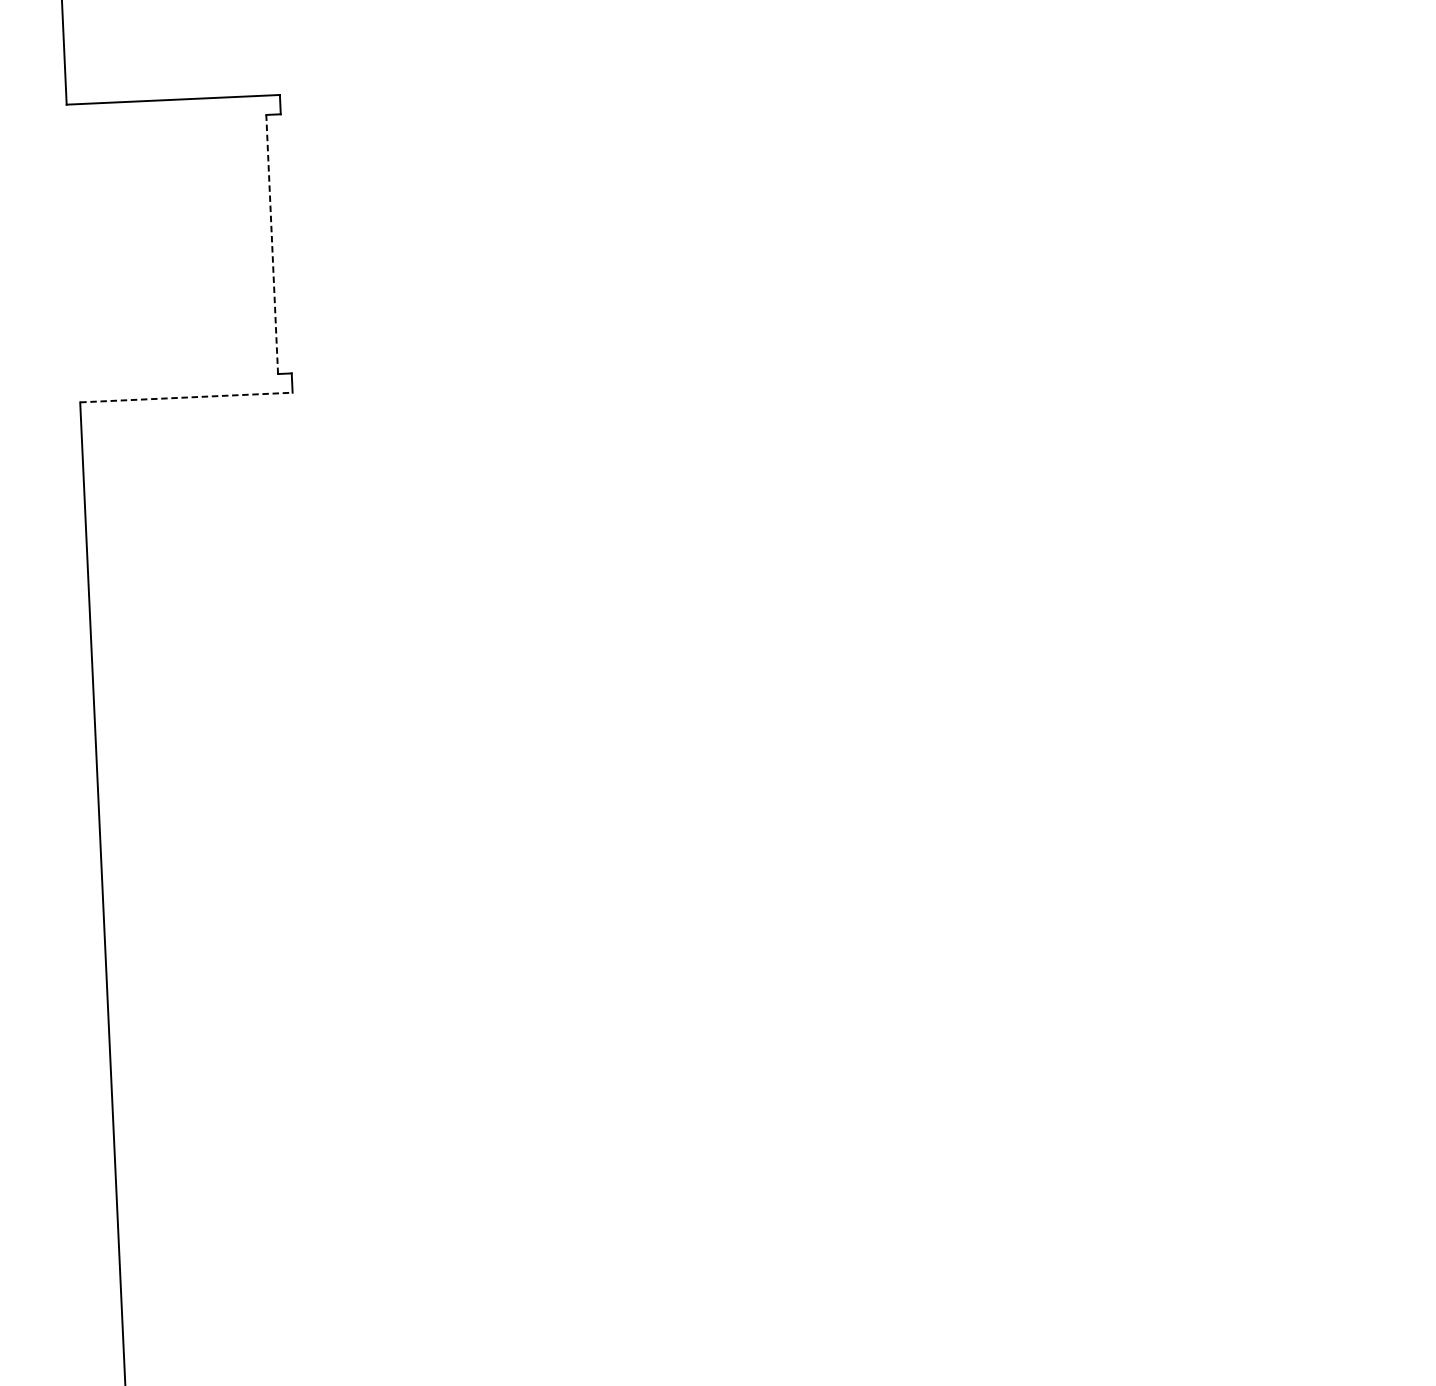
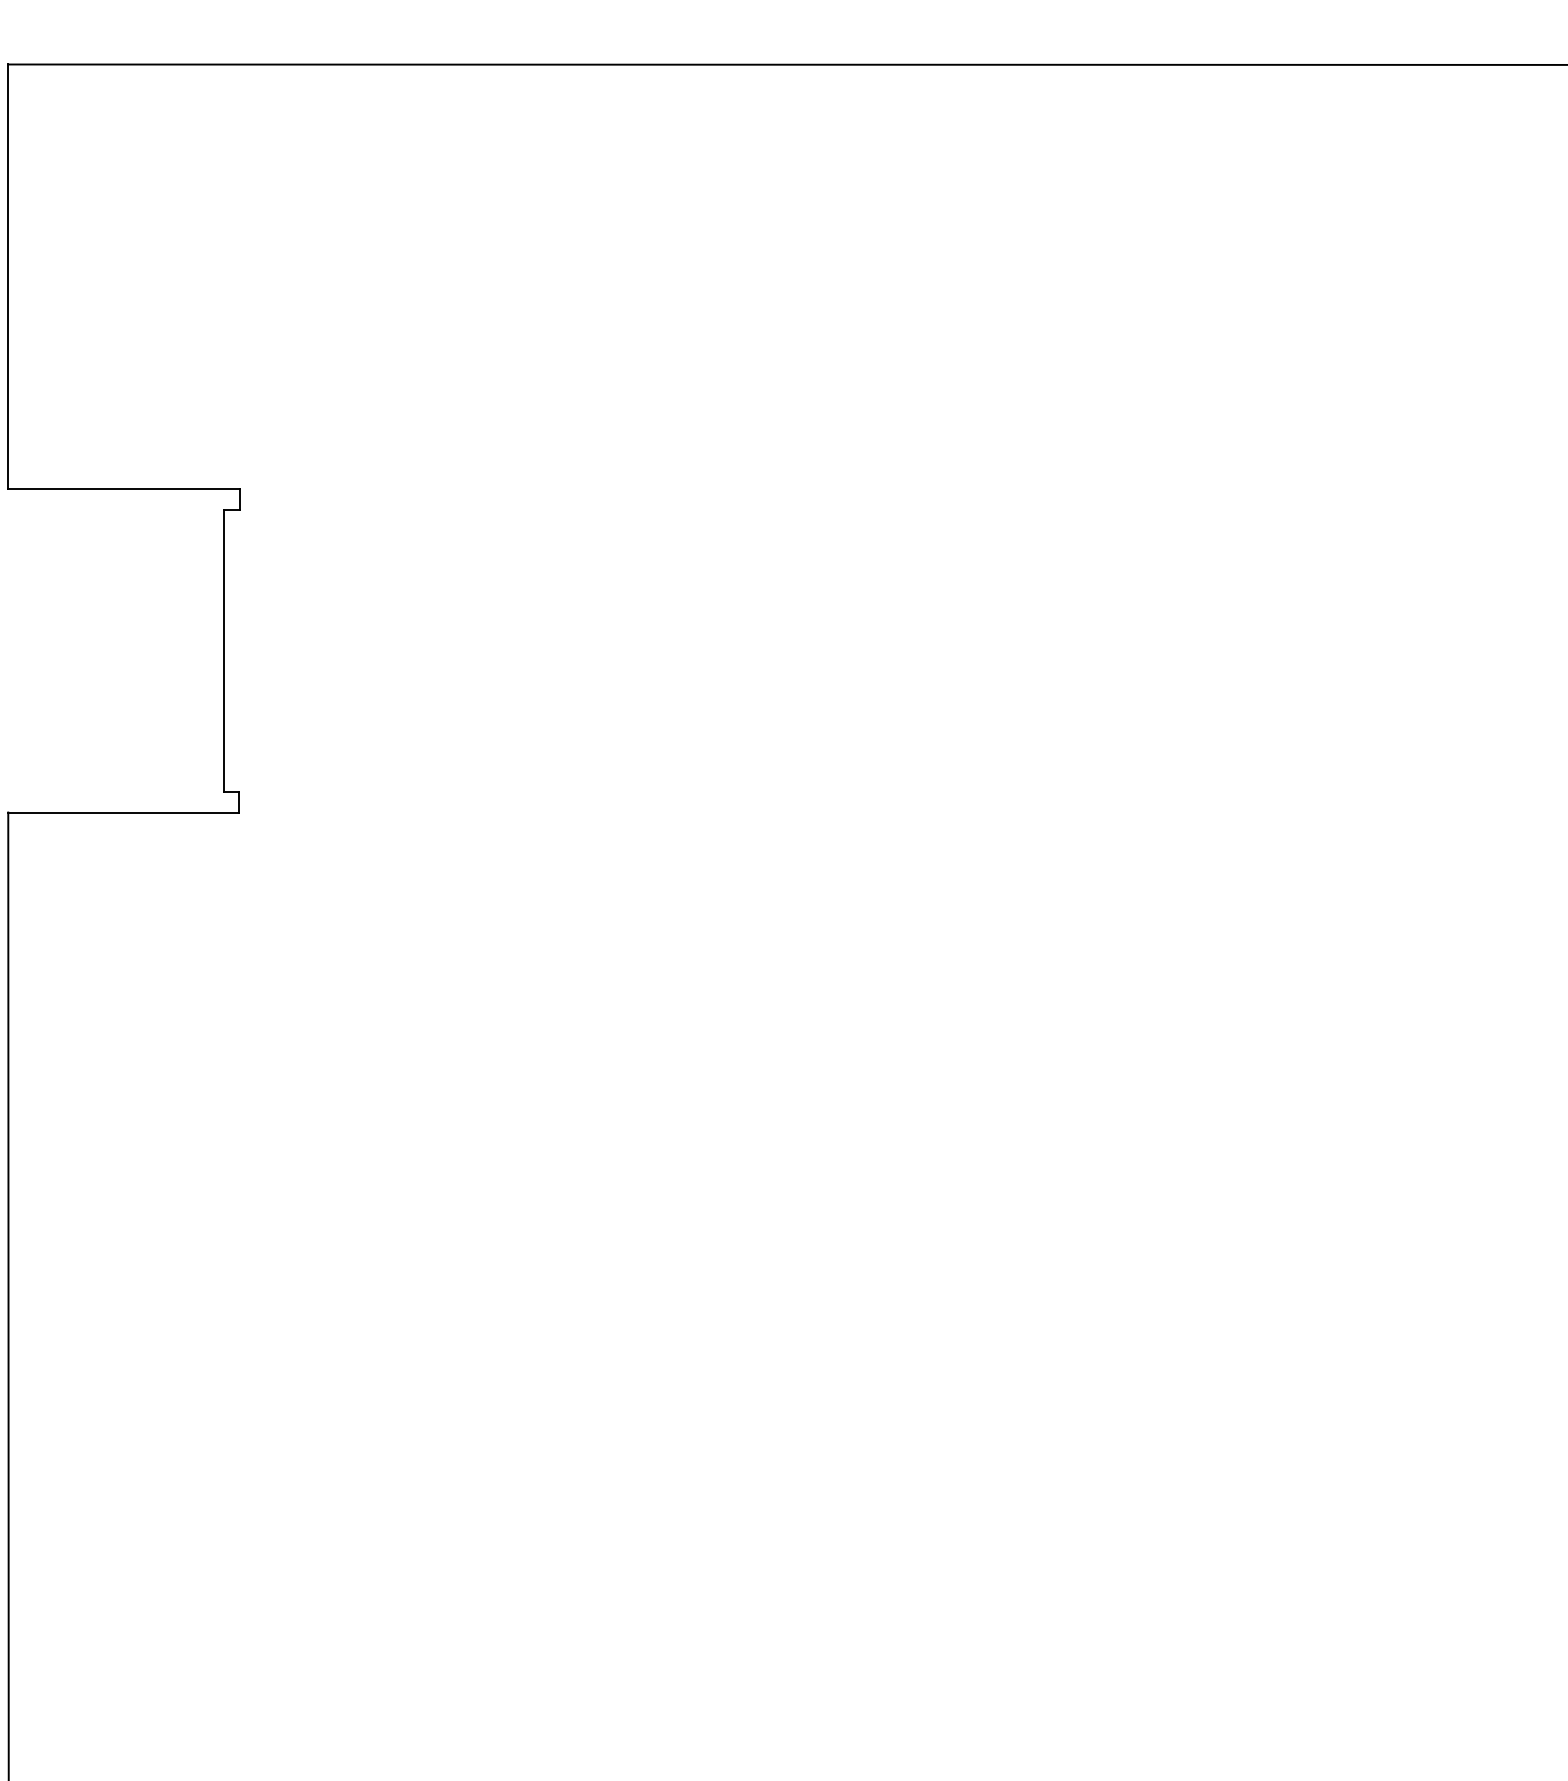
line: (272, 244) -> (224, 650), dashed -> solid
line: (187, 397) -> (124, 812), dashed -> solid

